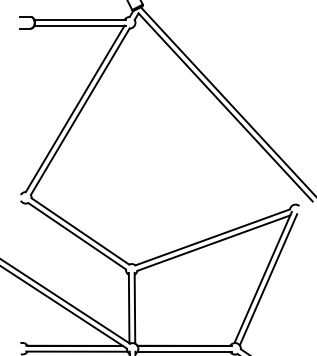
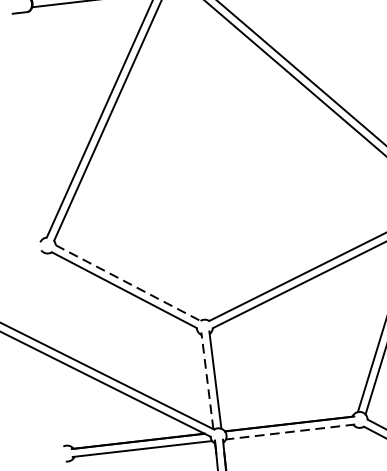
line: (80, 231) -> (128, 283), solid -> dashed
line: (129, 307) -> (207, 379), solid -> dashed
line: (184, 351) -> (290, 431), solid -> dashed

